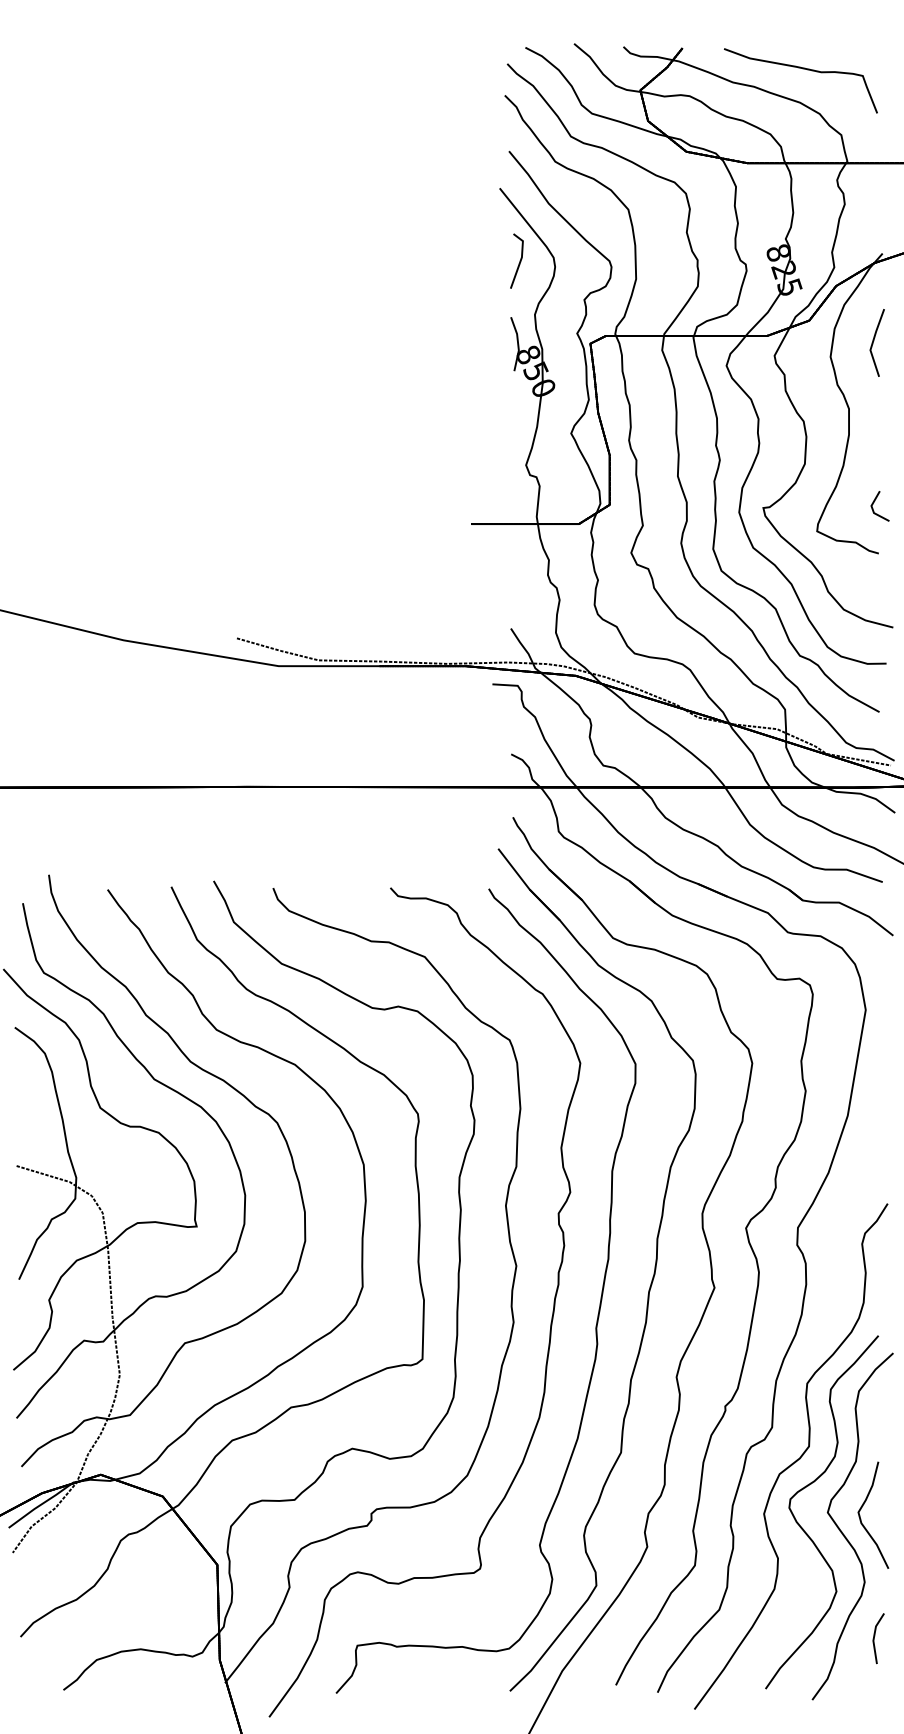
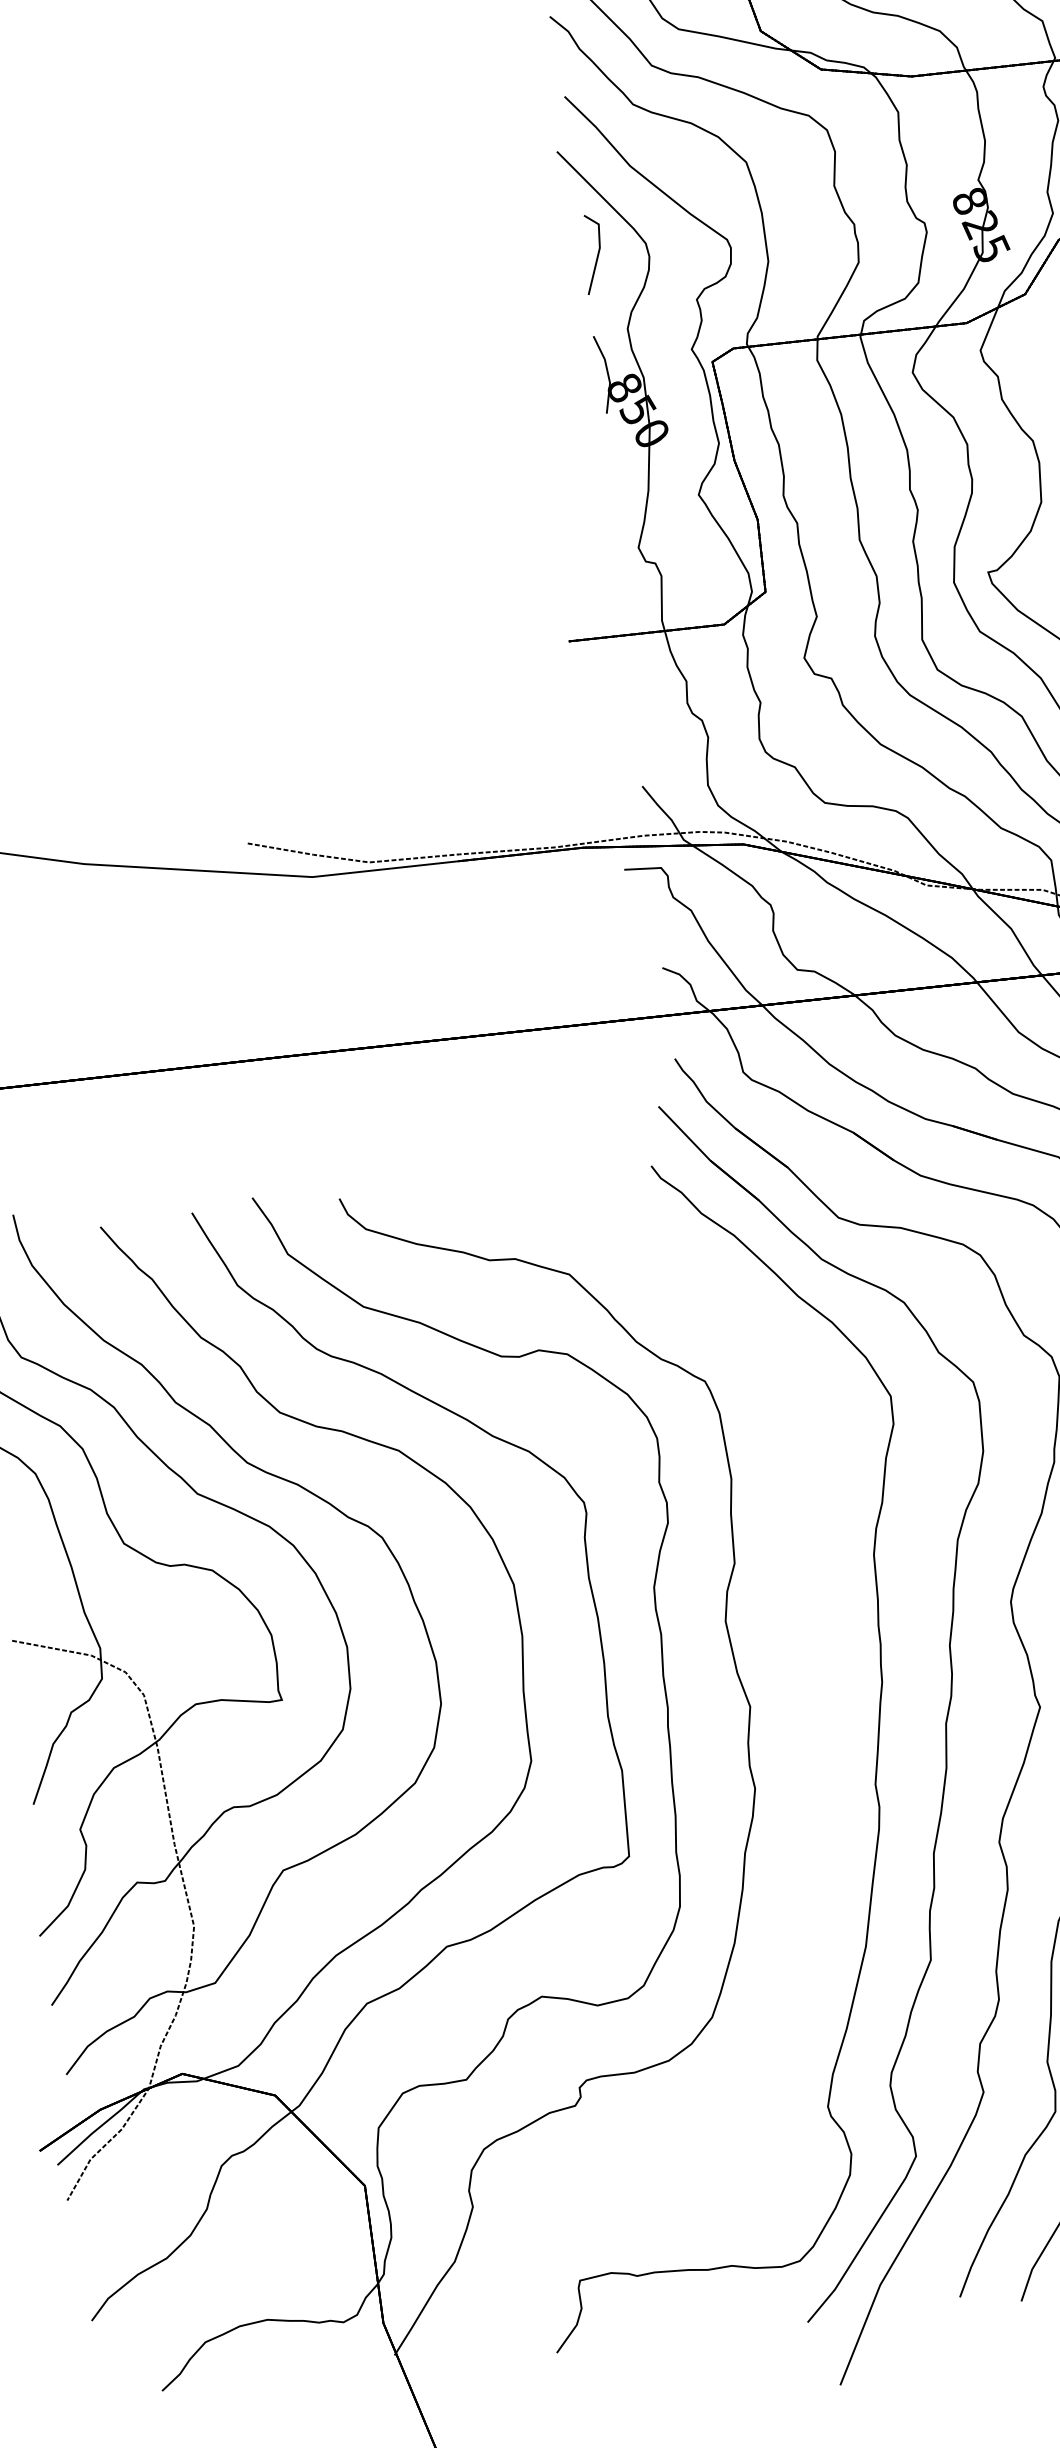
part: (550, 1322) -> (808, 1783), removed

